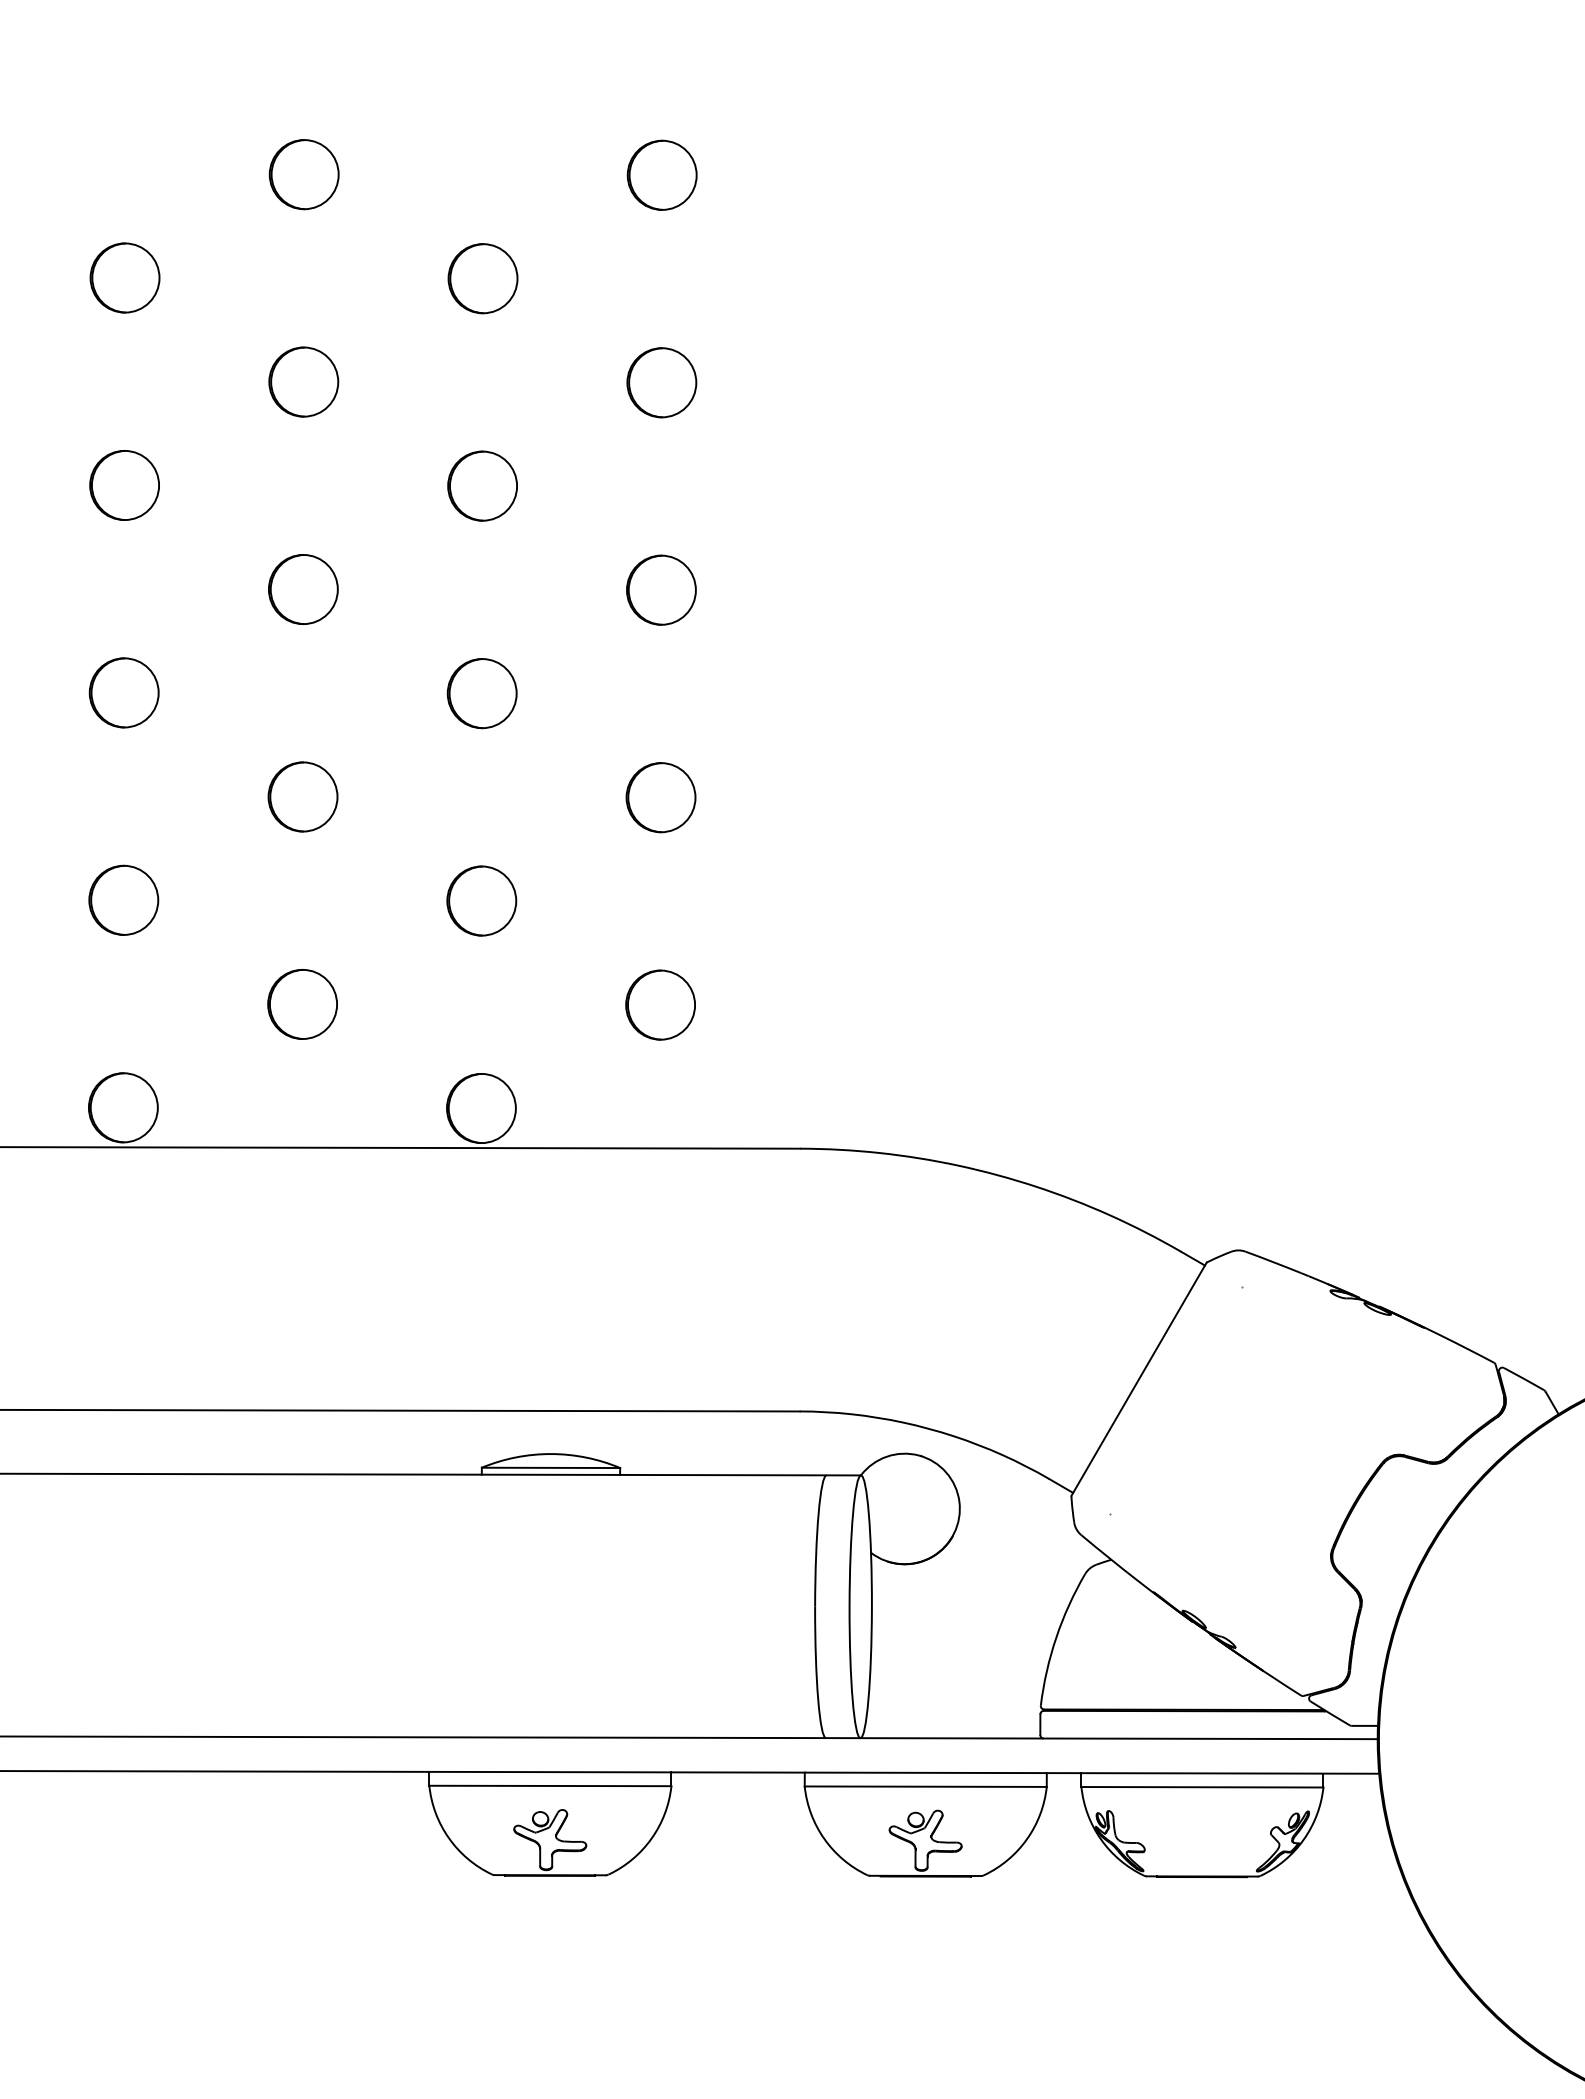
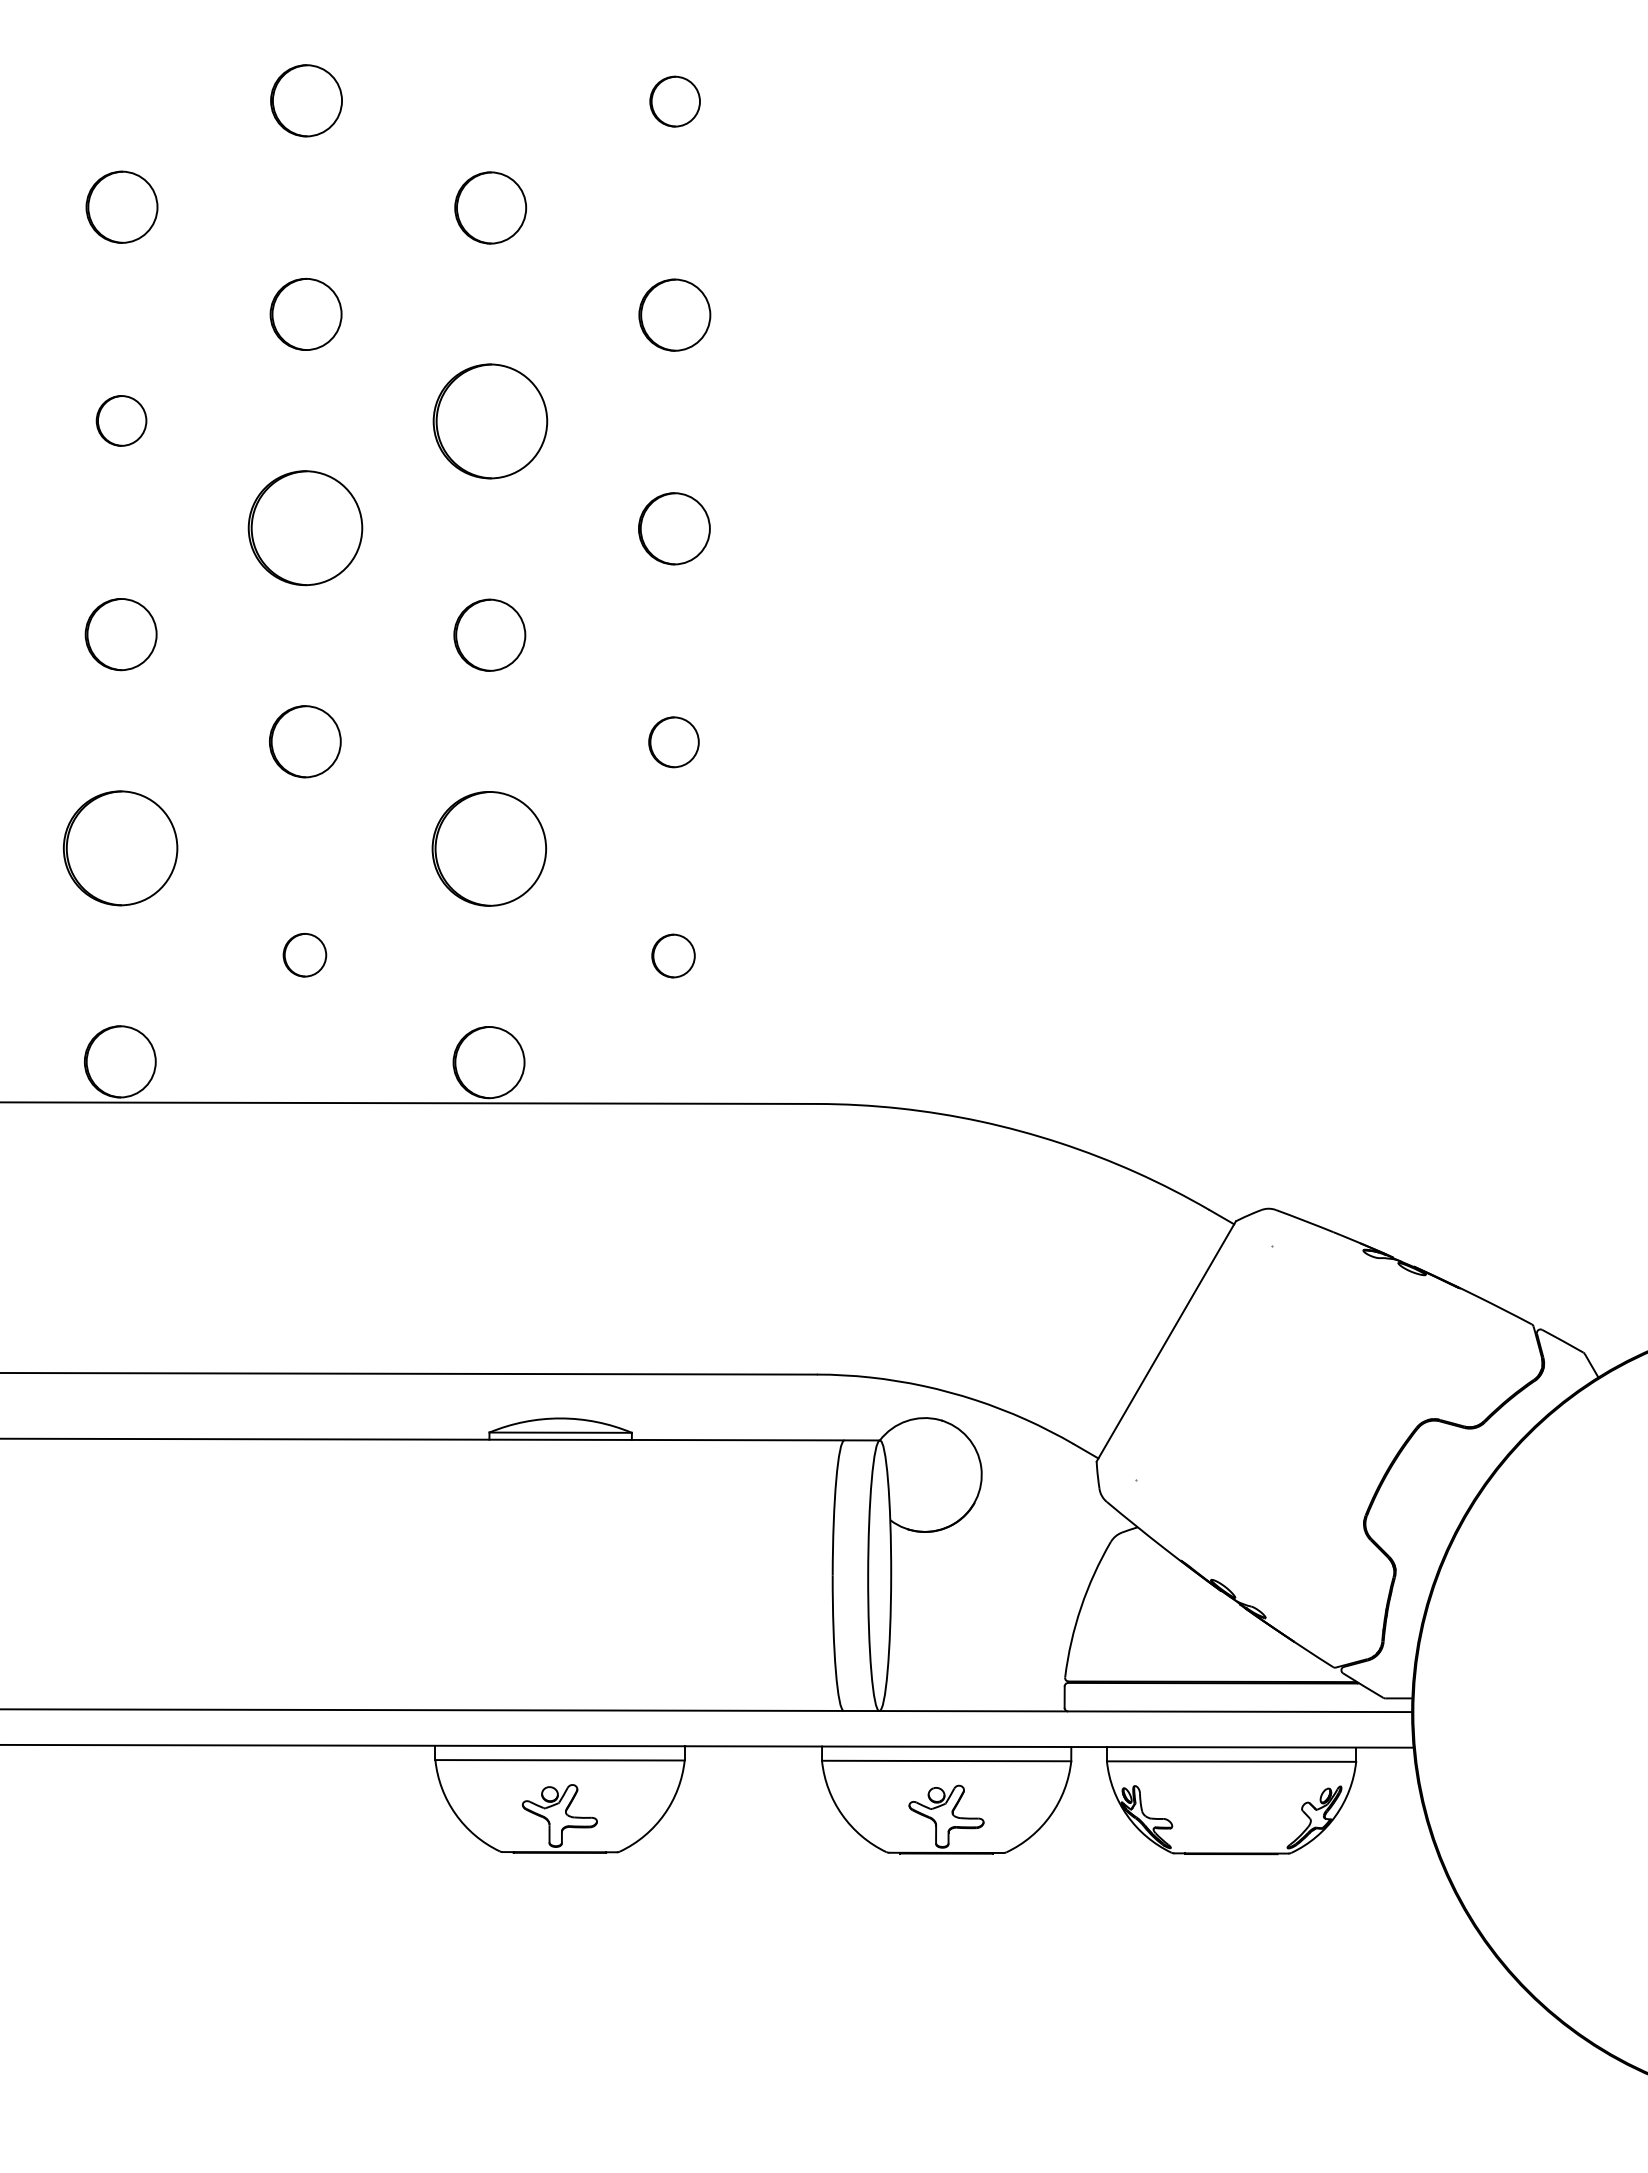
part: (661, 175) -> (674, 101), size x0.7
part: (124, 485) -> (121, 420), size x0.7
part: (481, 486) -> (489, 421), size x1.6
part: (303, 588) -> (305, 527), size x1.6
part: (660, 796) -> (673, 741), size x0.7
part: (123, 899) -> (120, 847), size x1.6
part: (481, 900) -> (489, 848), size x1.6
part: (302, 1003) -> (304, 954), size x0.6
part: (660, 1004) -> (673, 955), size x0.6

